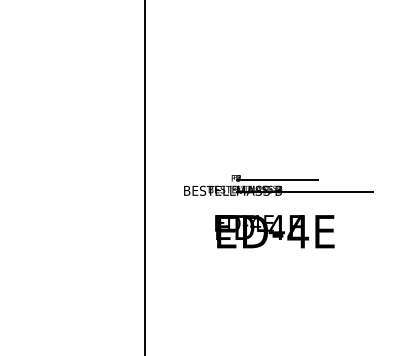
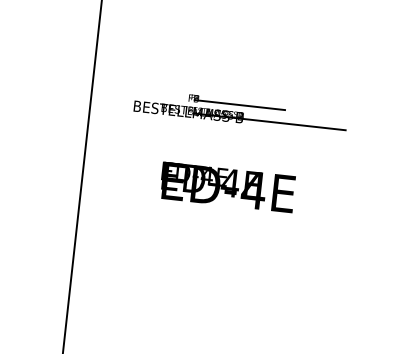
part: (278, 185) -> (240, 111), moved

